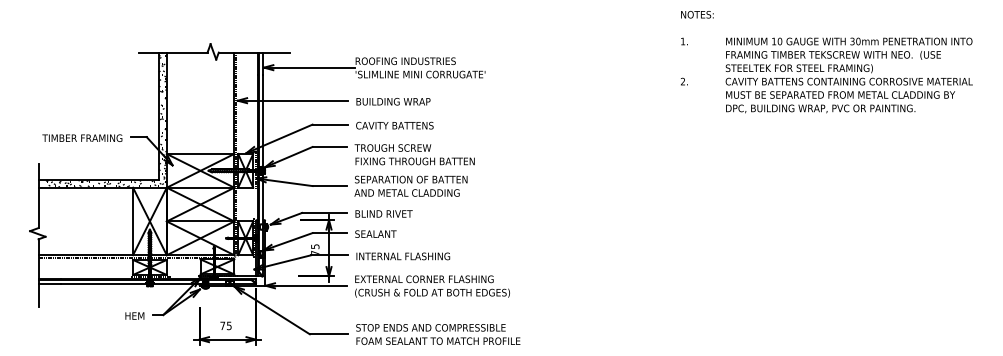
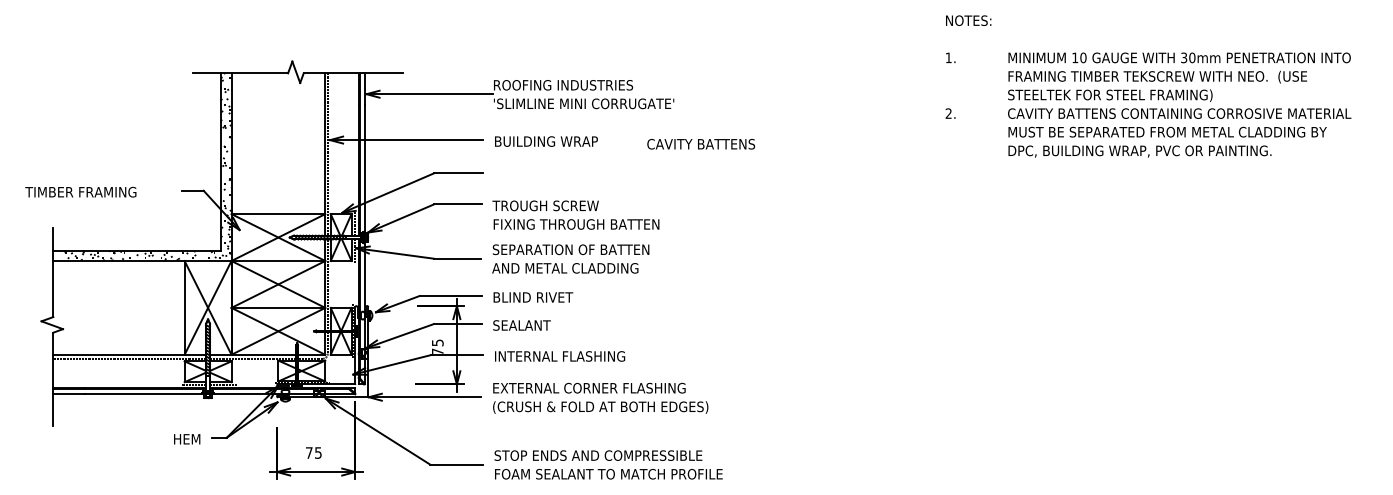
text: (394, 125) -> (700, 143), moved
text: (82, 137) -> (81, 191), moved

